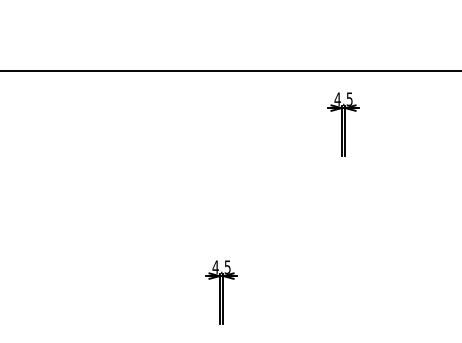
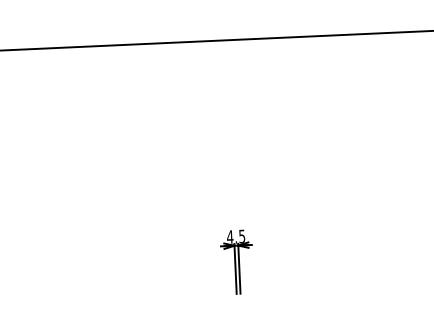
part: (343, 124) -> (351, 88), removed

